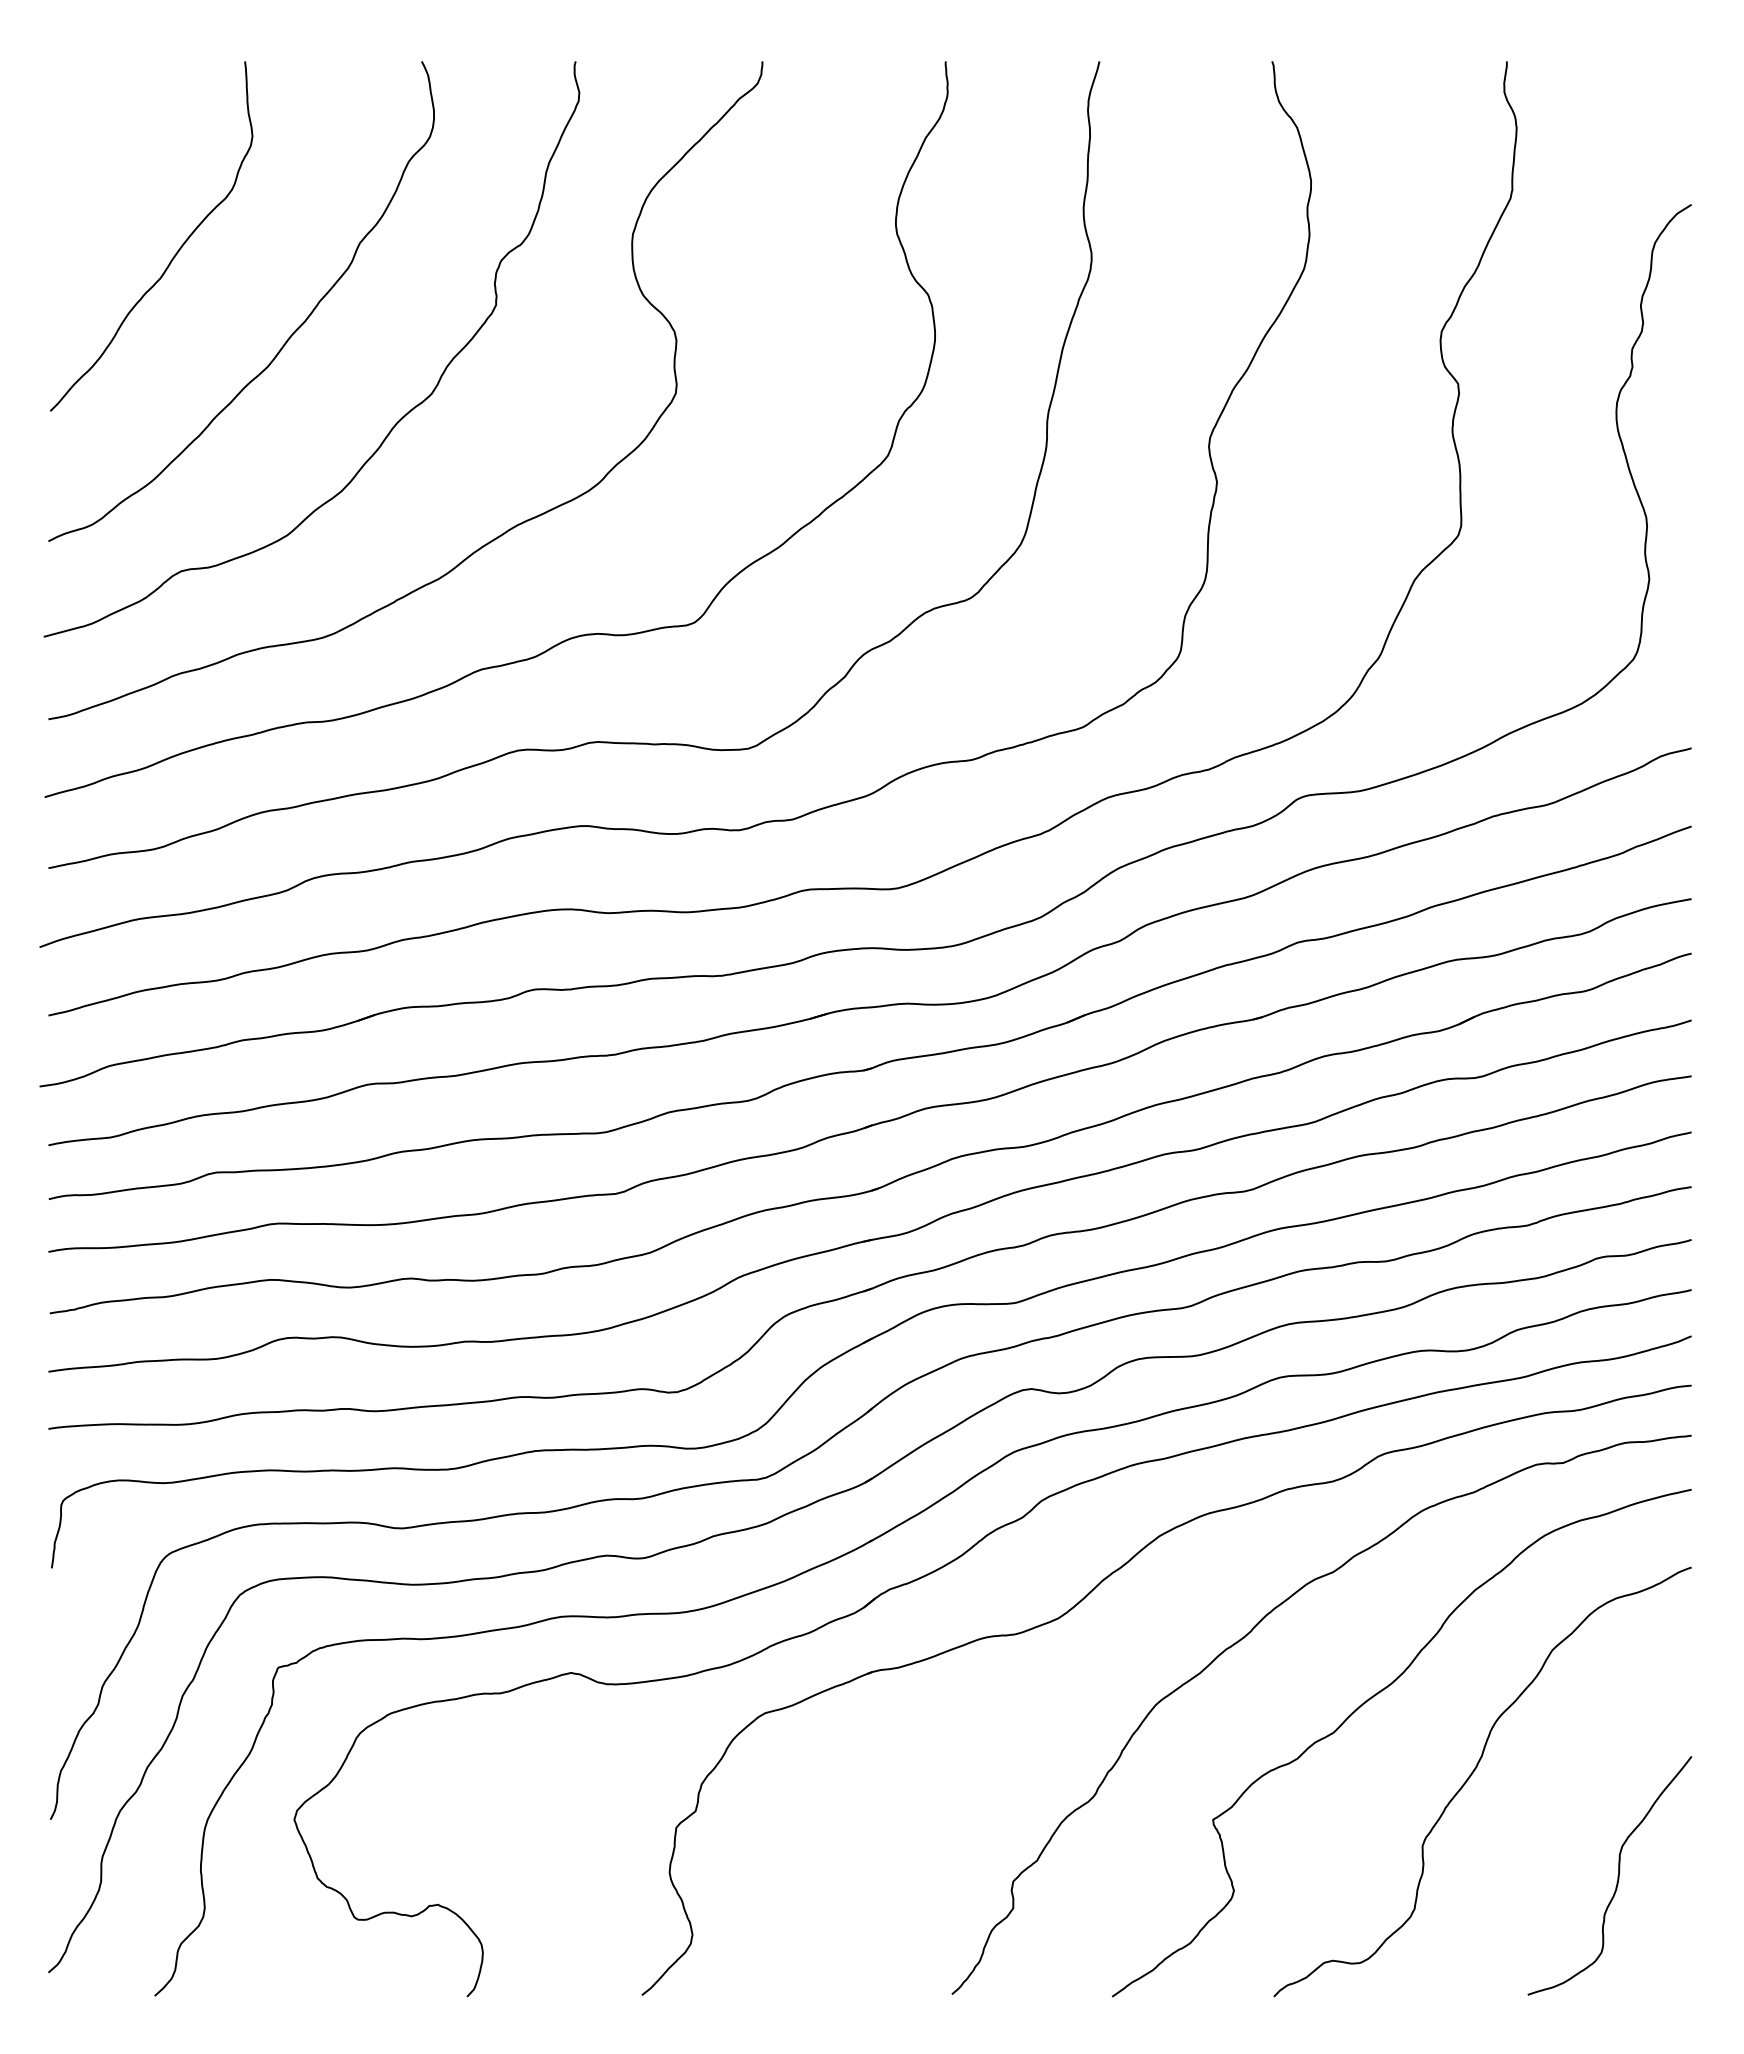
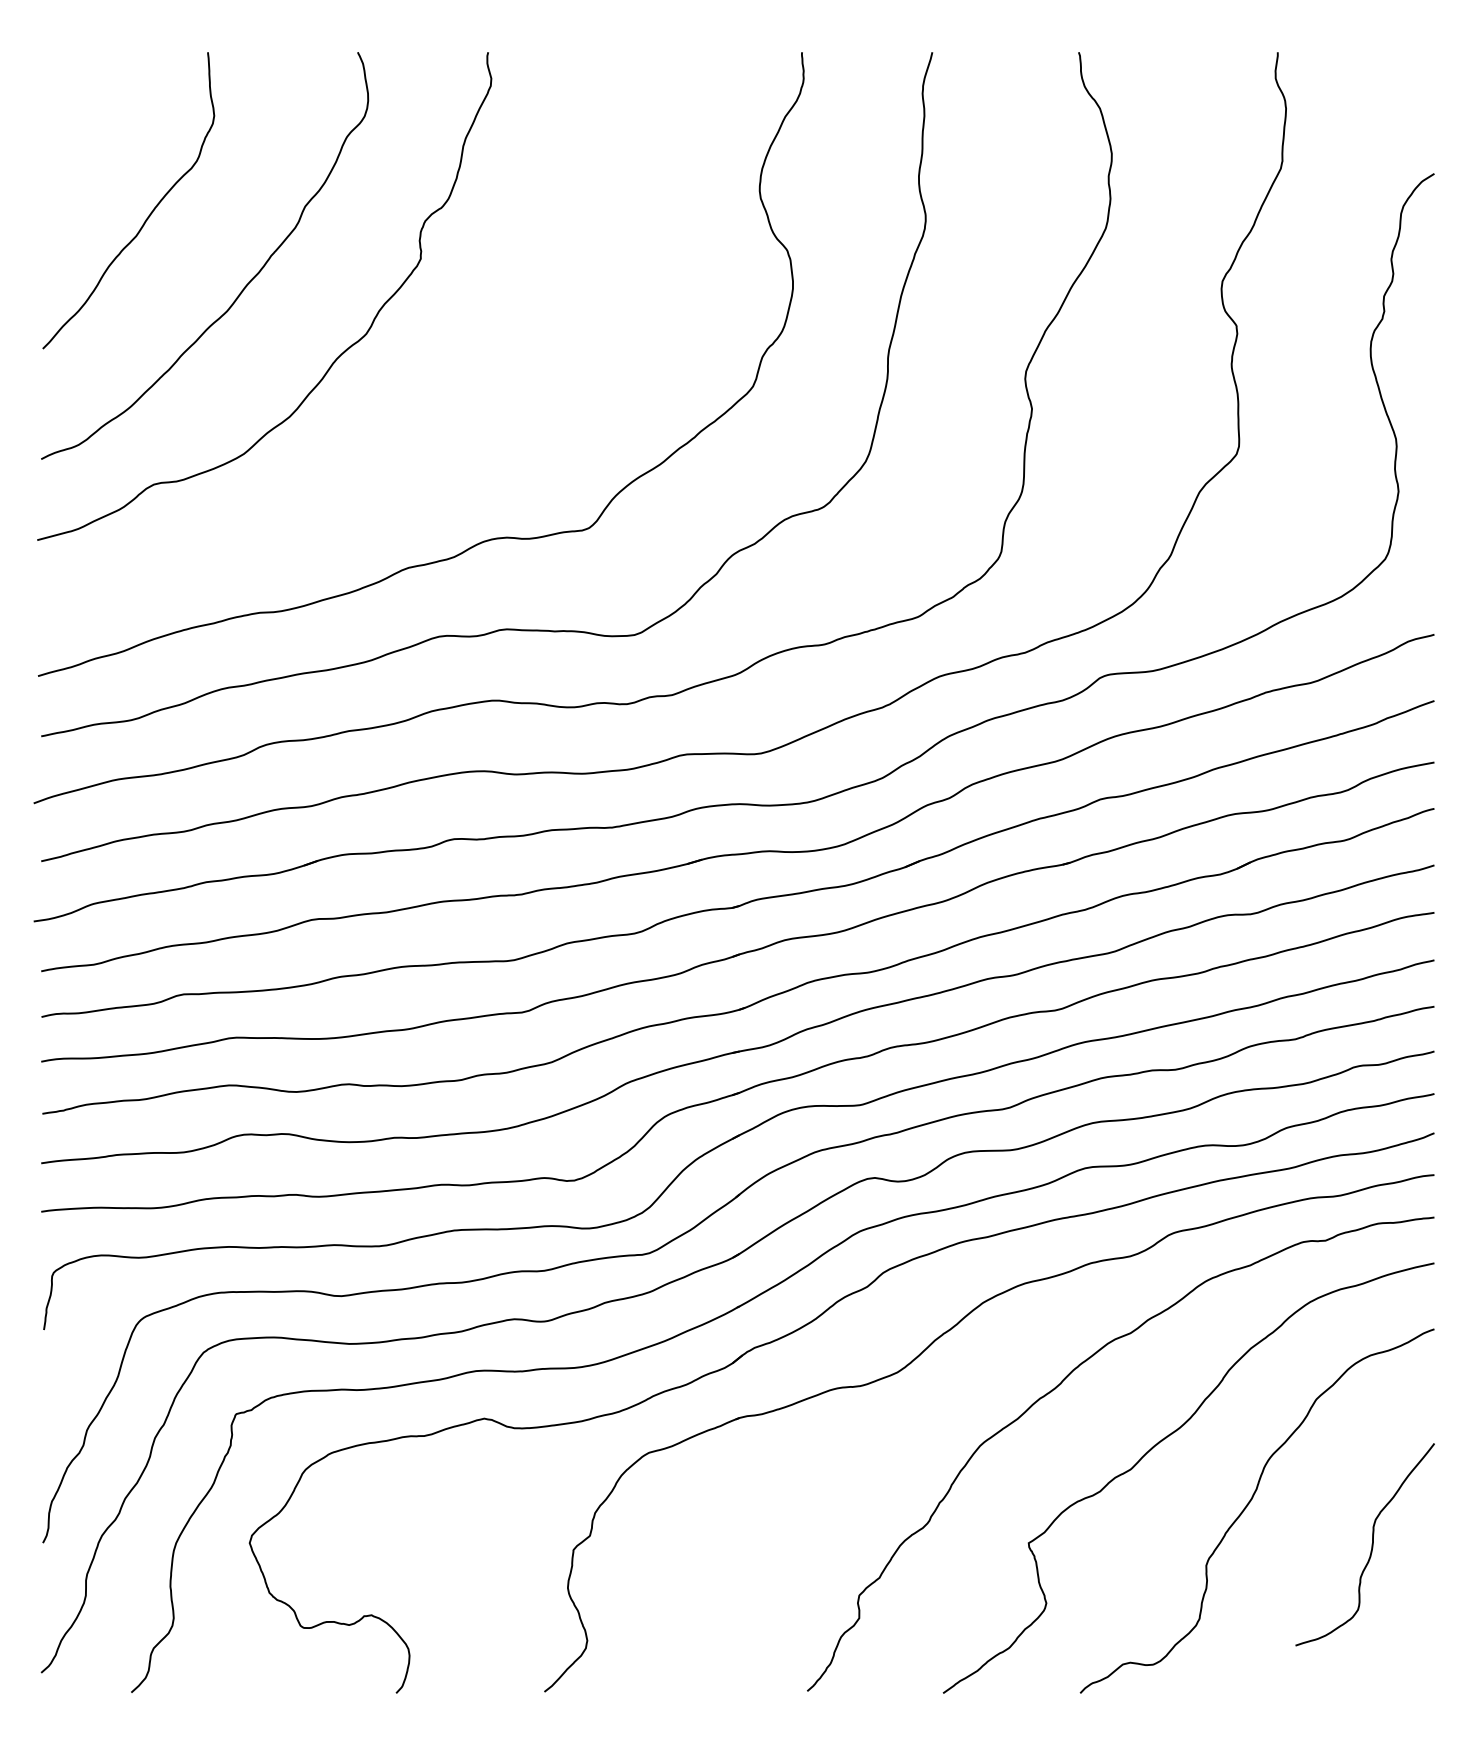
curve: (501, 533) -> (425, 452), removed
curve: (1617, 1875) -> (1371, 1544), moved

